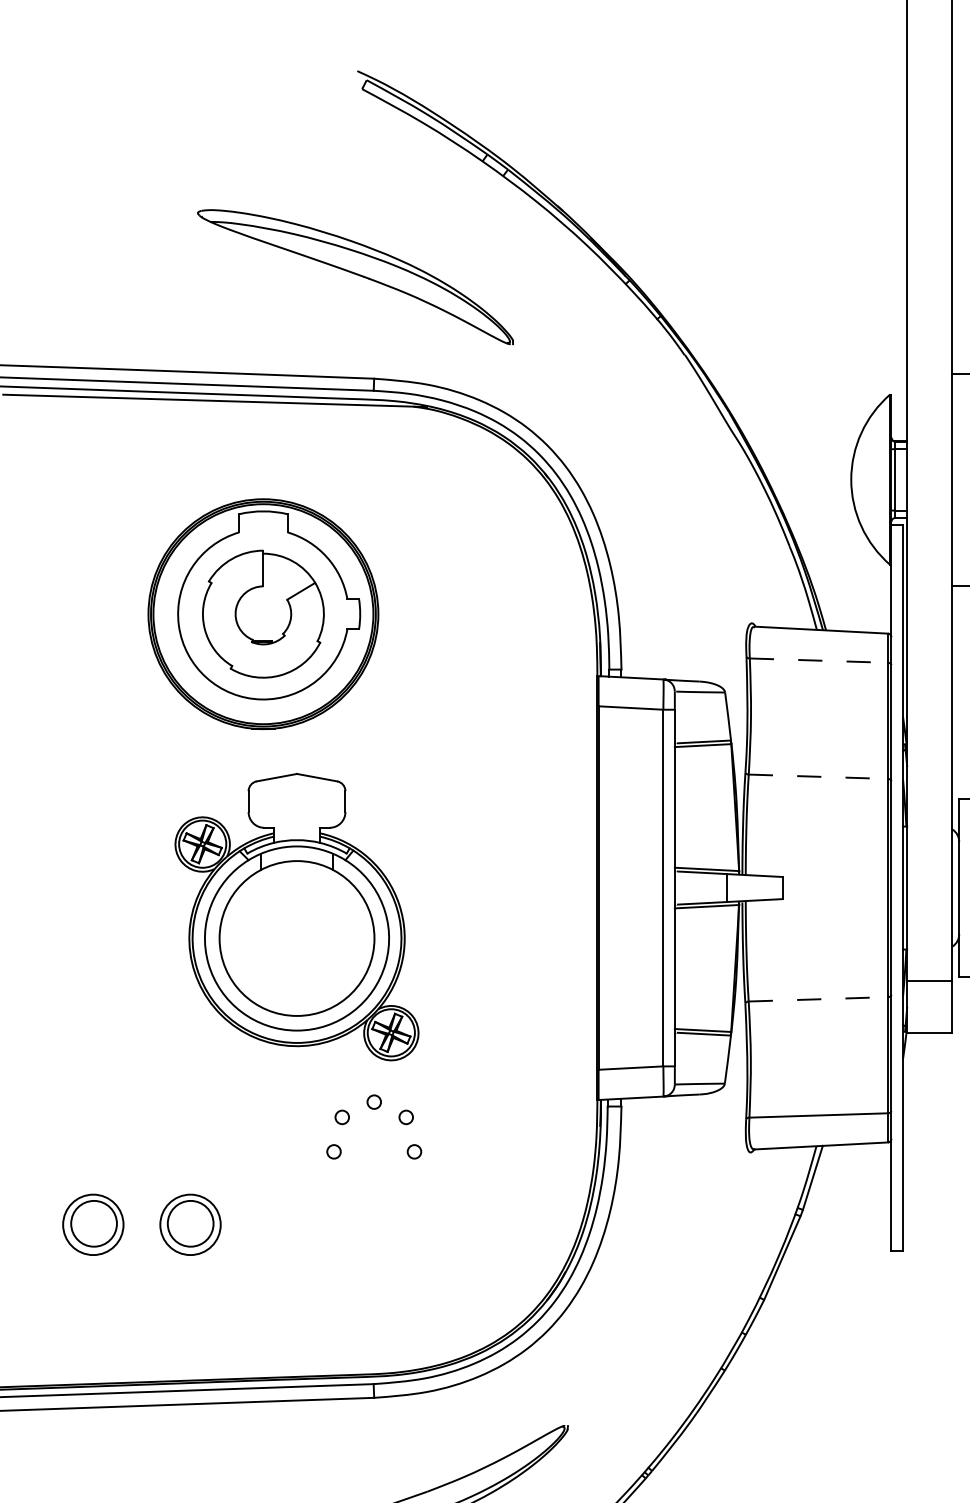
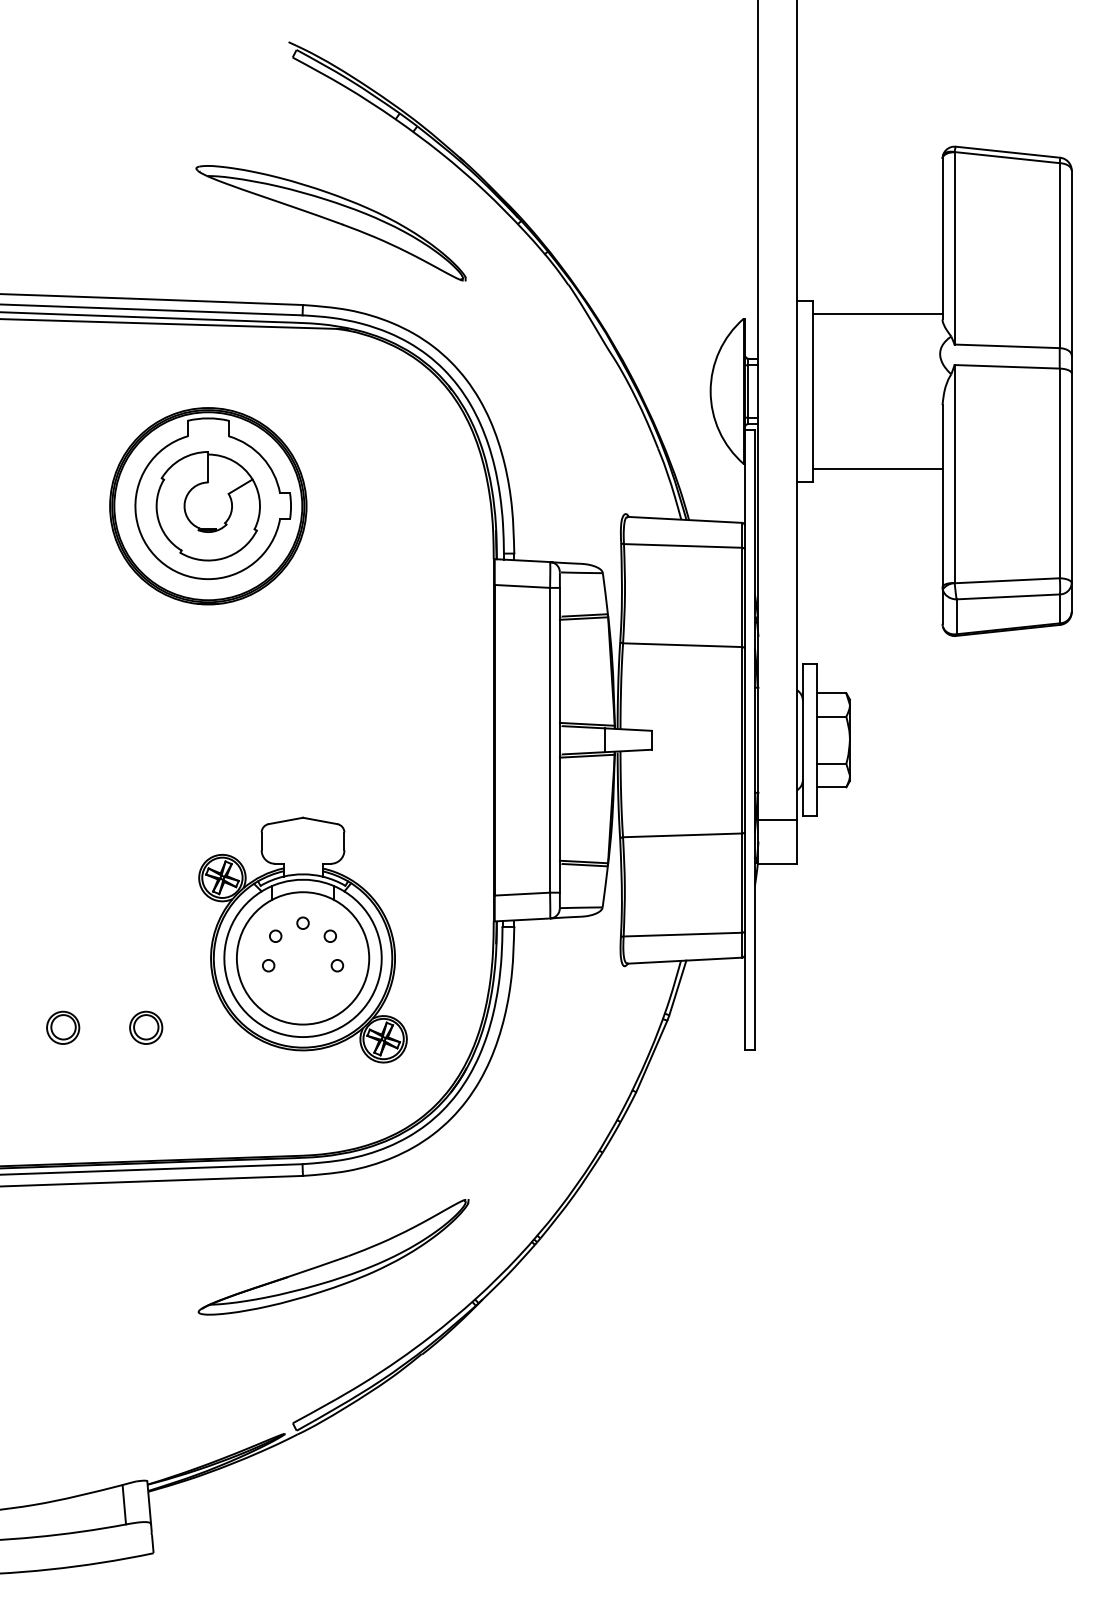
part: (354, 277) -> (330, 223), moved
line: (819, 660) -> (683, 545), dashed -> solid
line: (818, 777) -> (682, 645), dashed -> solid
part: (296, 916) -> (302, 939), moved
line: (818, 999) -> (682, 835), dashed -> solid
part: (93, 1224) -> (63, 1027), size x0.62
part: (191, 1224) -> (146, 1027), size x0.62

